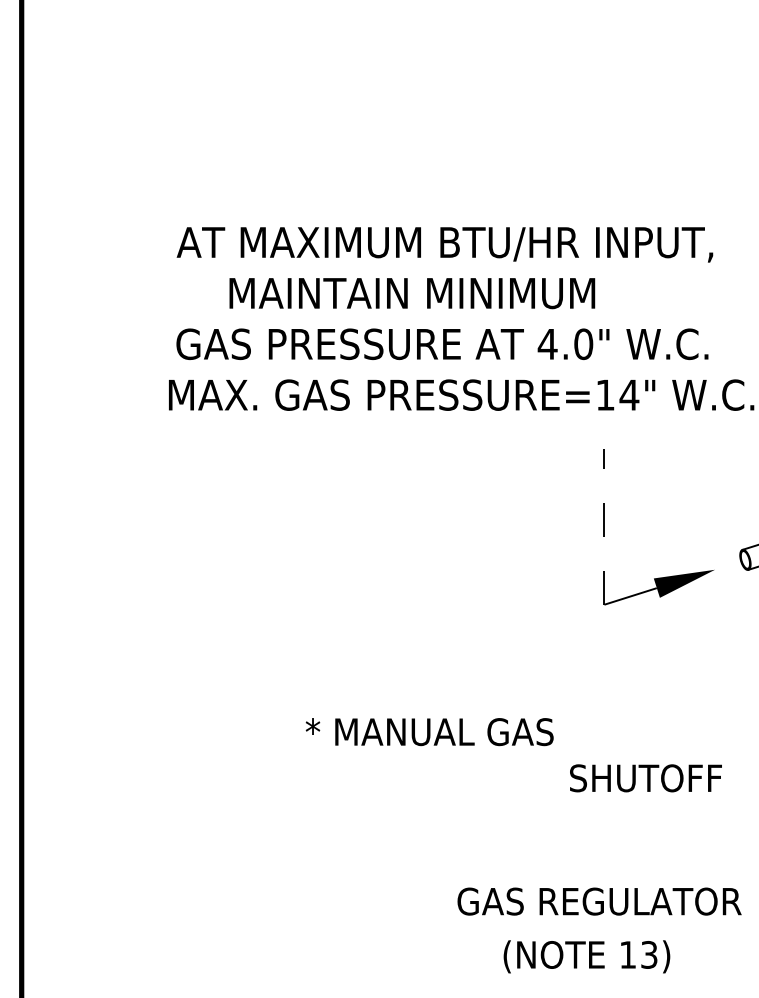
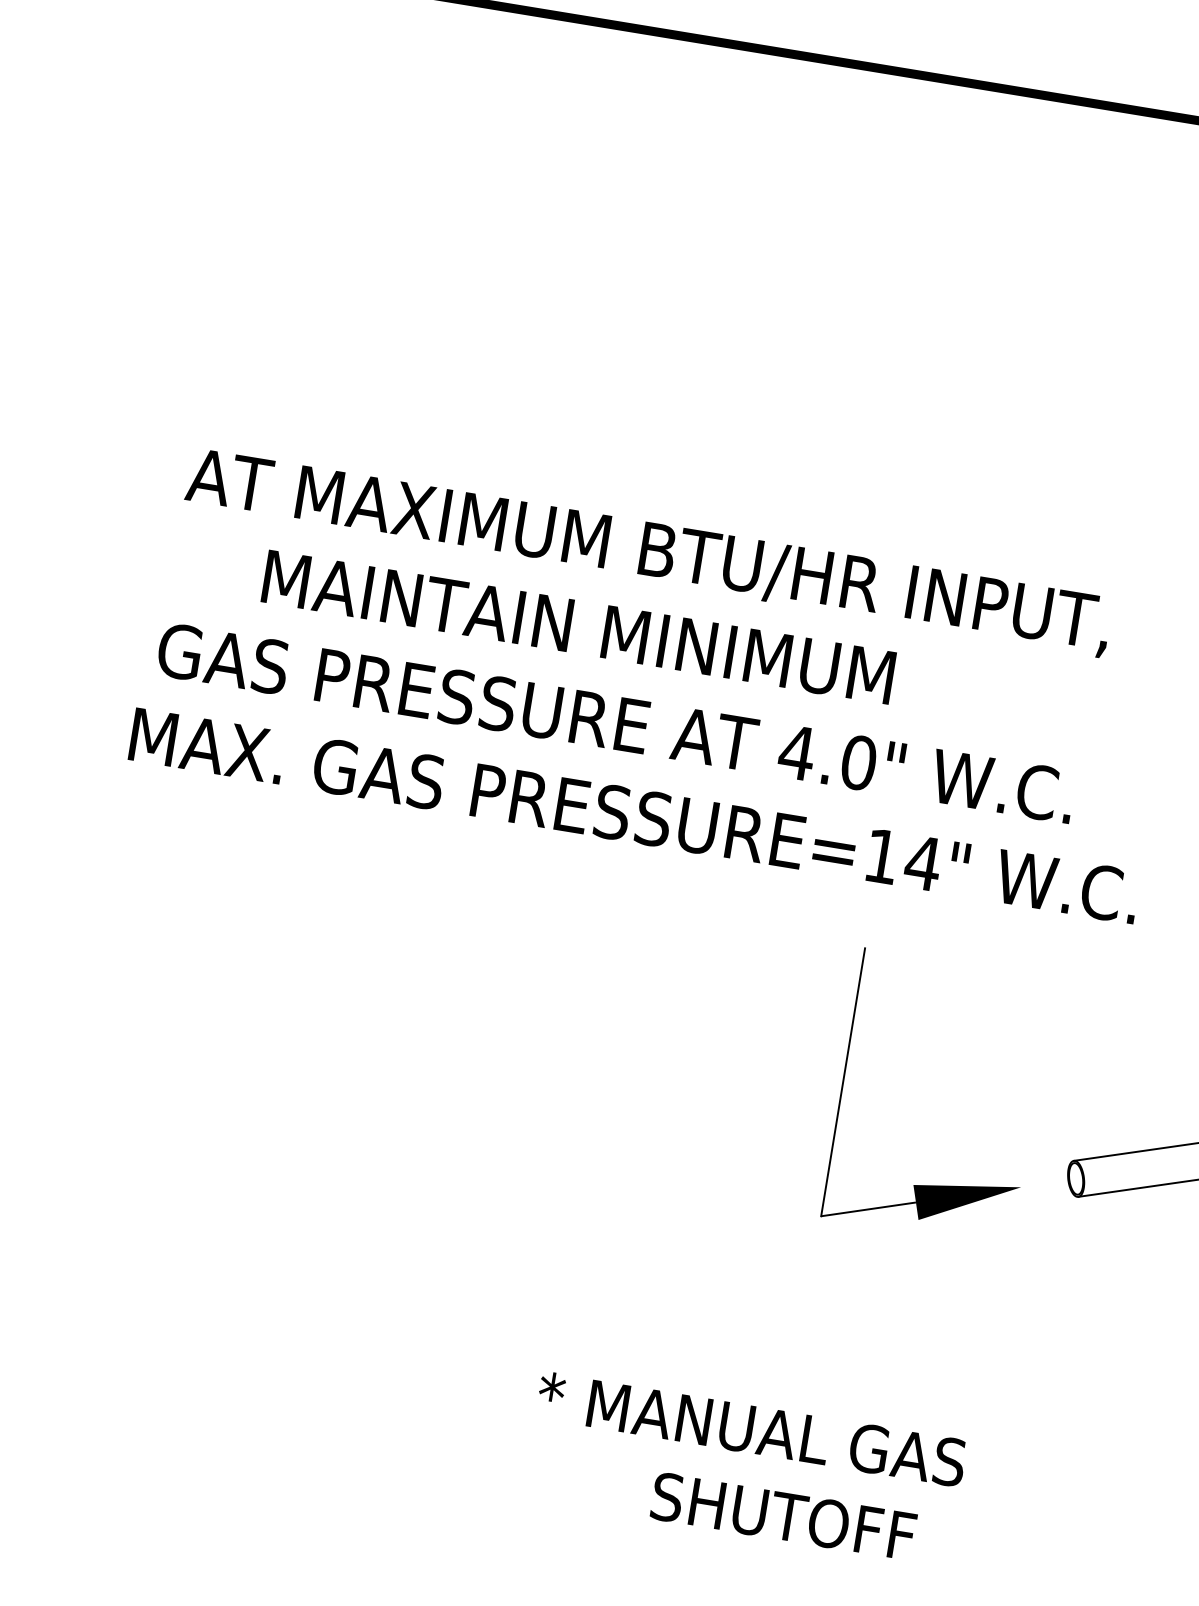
line: (604, 526) -> (843, 1081), dashed -> solid
text: (429, 732) -> (751, 1430), moved
text: (645, 778) -> (782, 1516), moved

